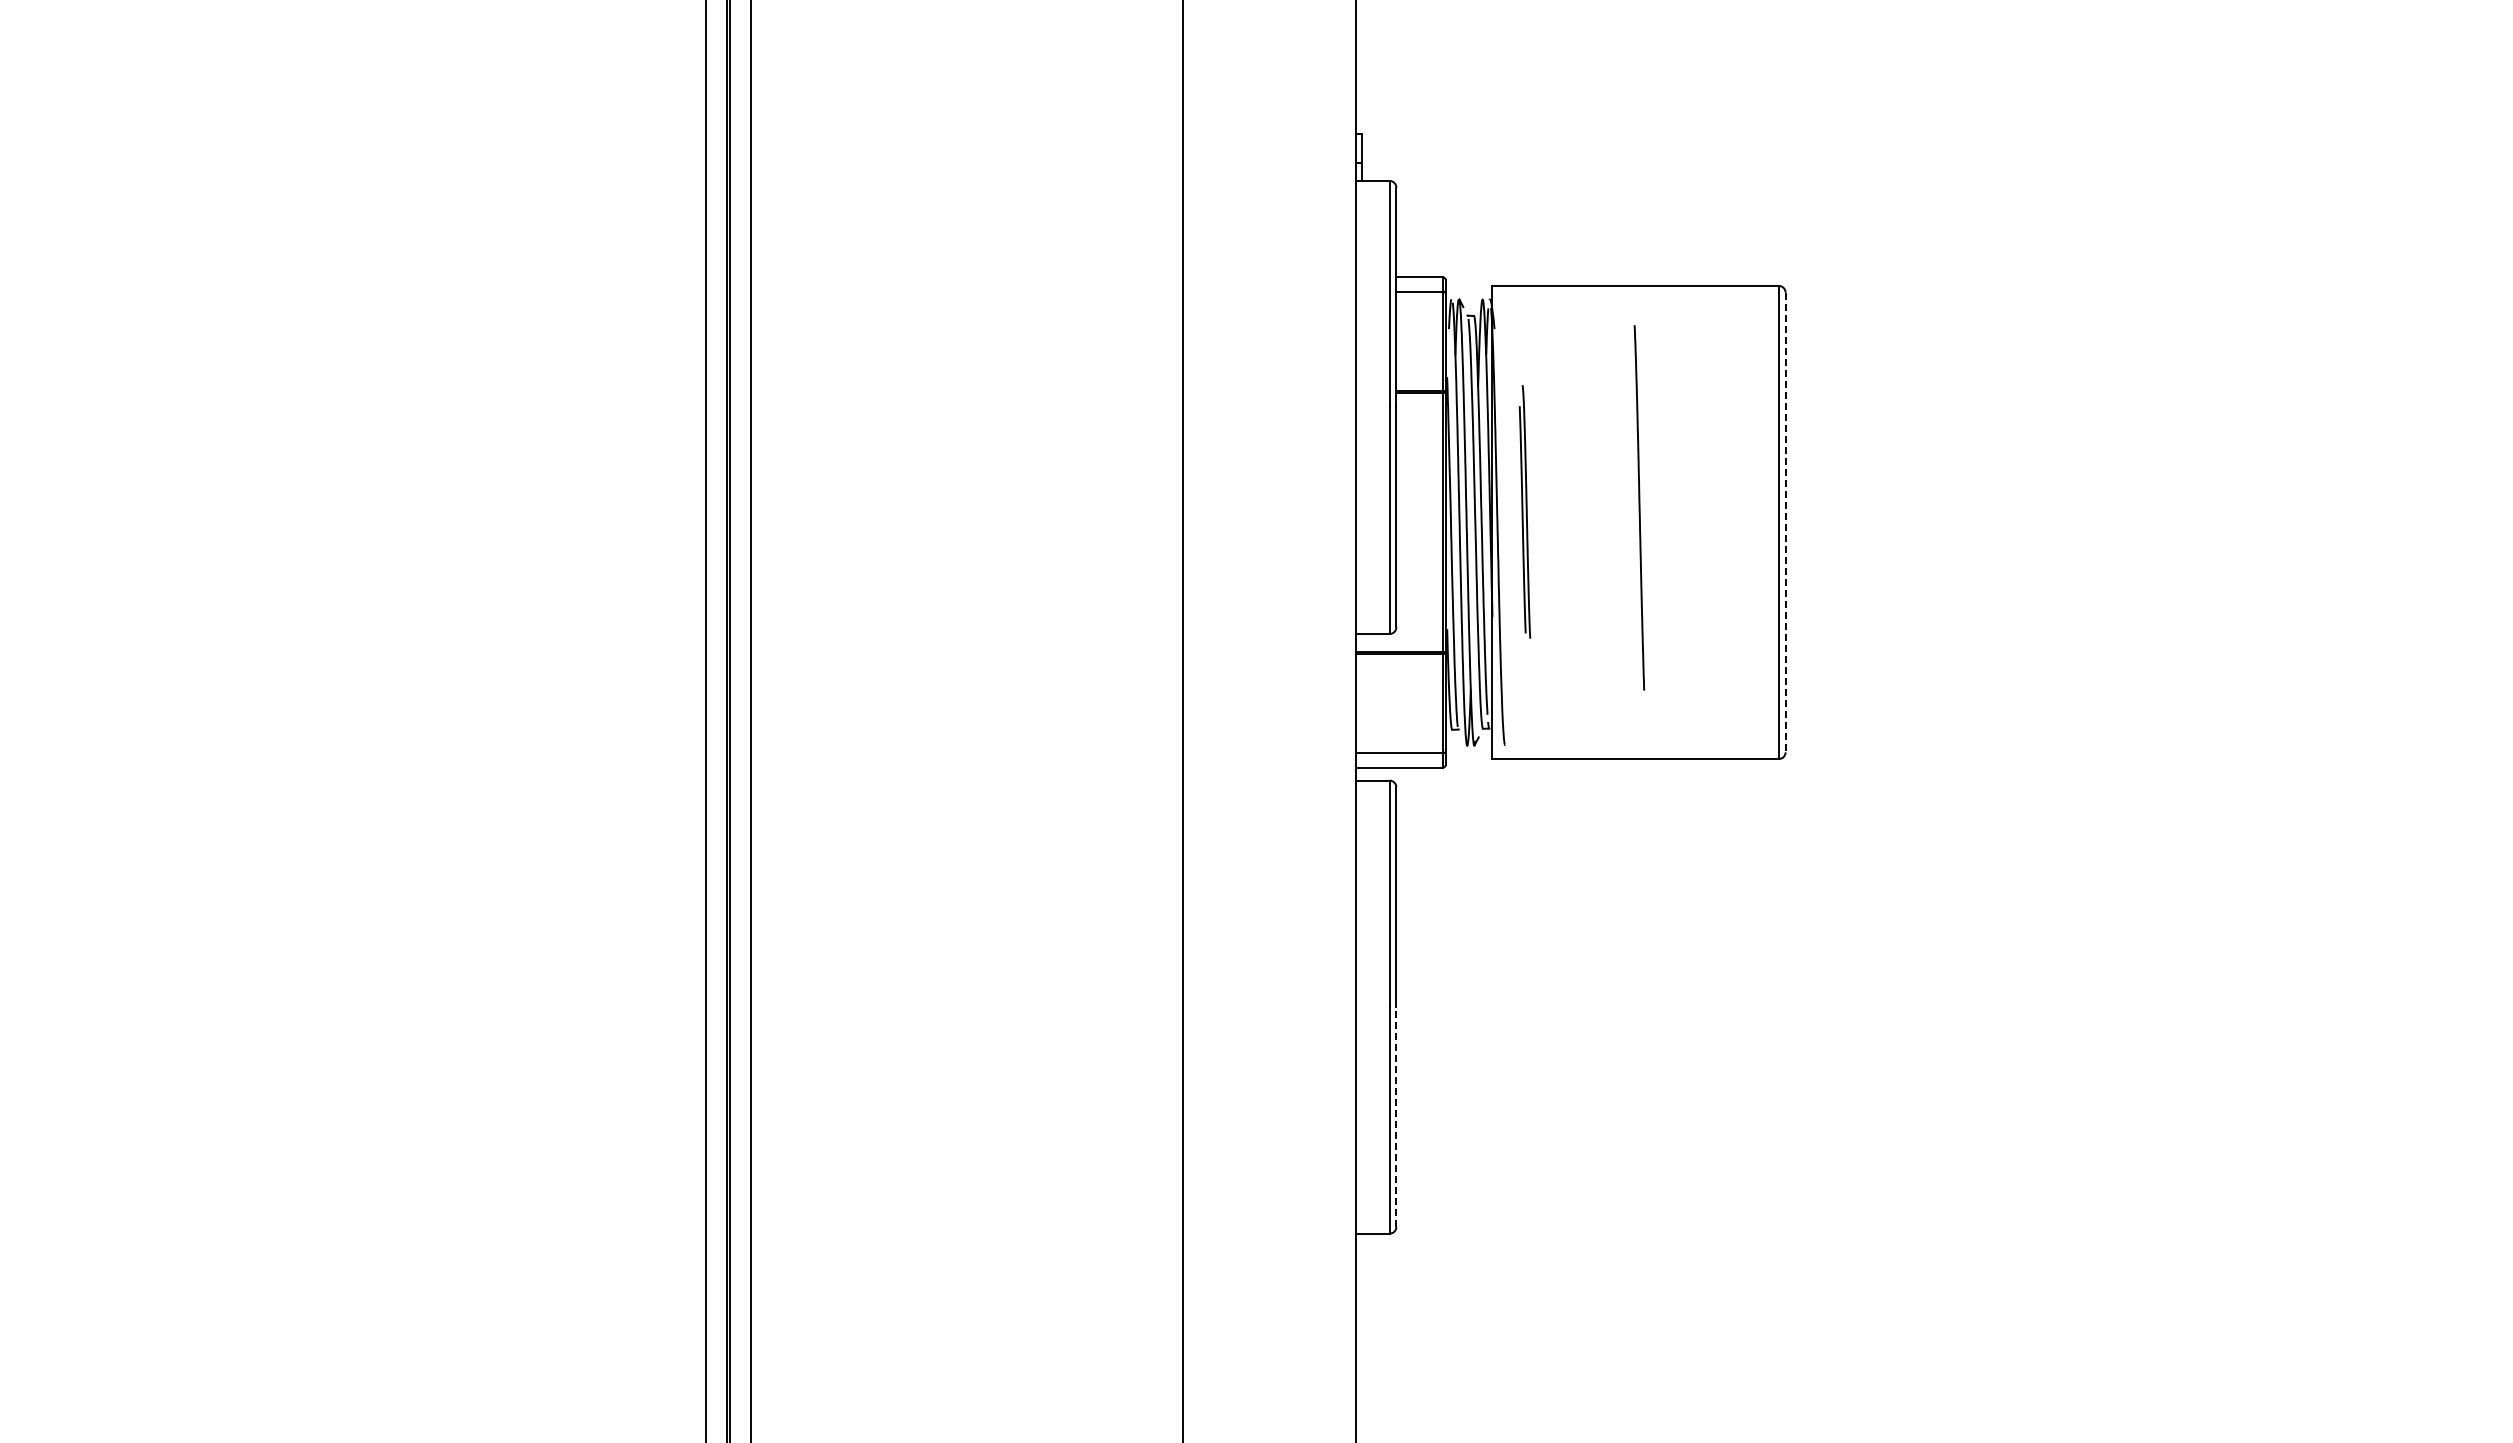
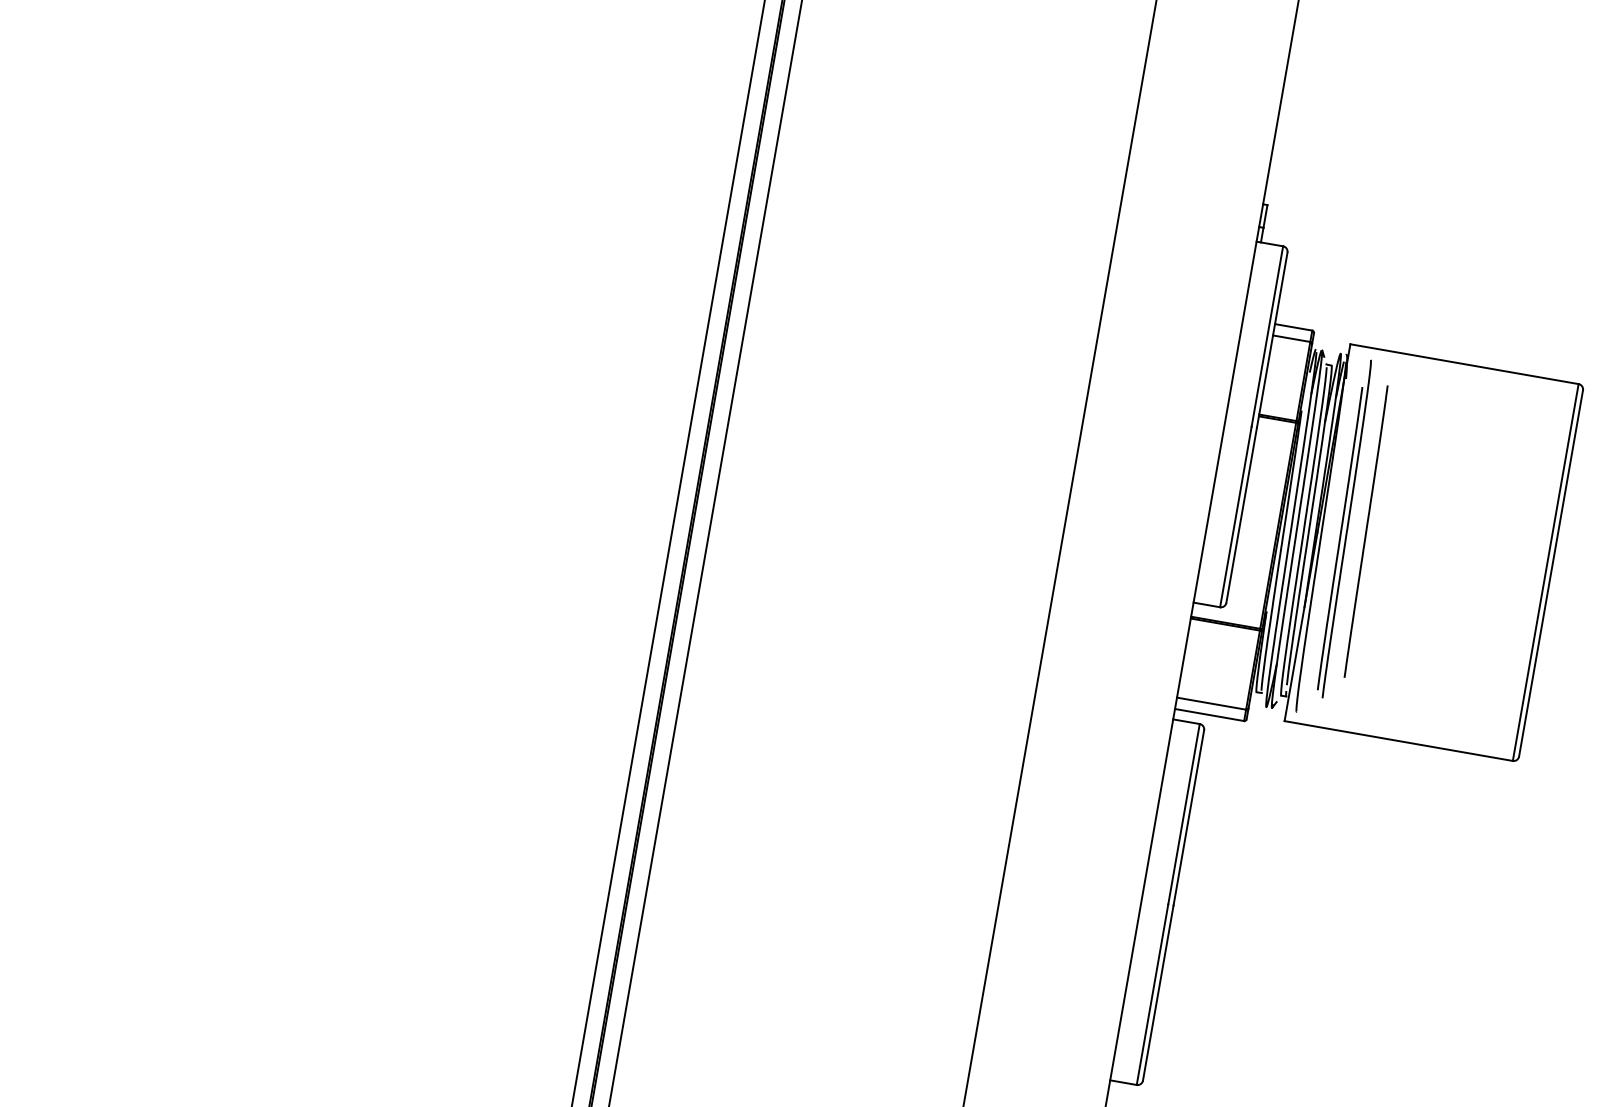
line: (1639, 507) -> (1366, 531), moved
part: (1524, 511) -> (1344, 528), size x1.67
line: (1785, 522) -> (1550, 573), dashed -> solid
line: (1396, 1117) -> (1158, 993), dashed -> solid

